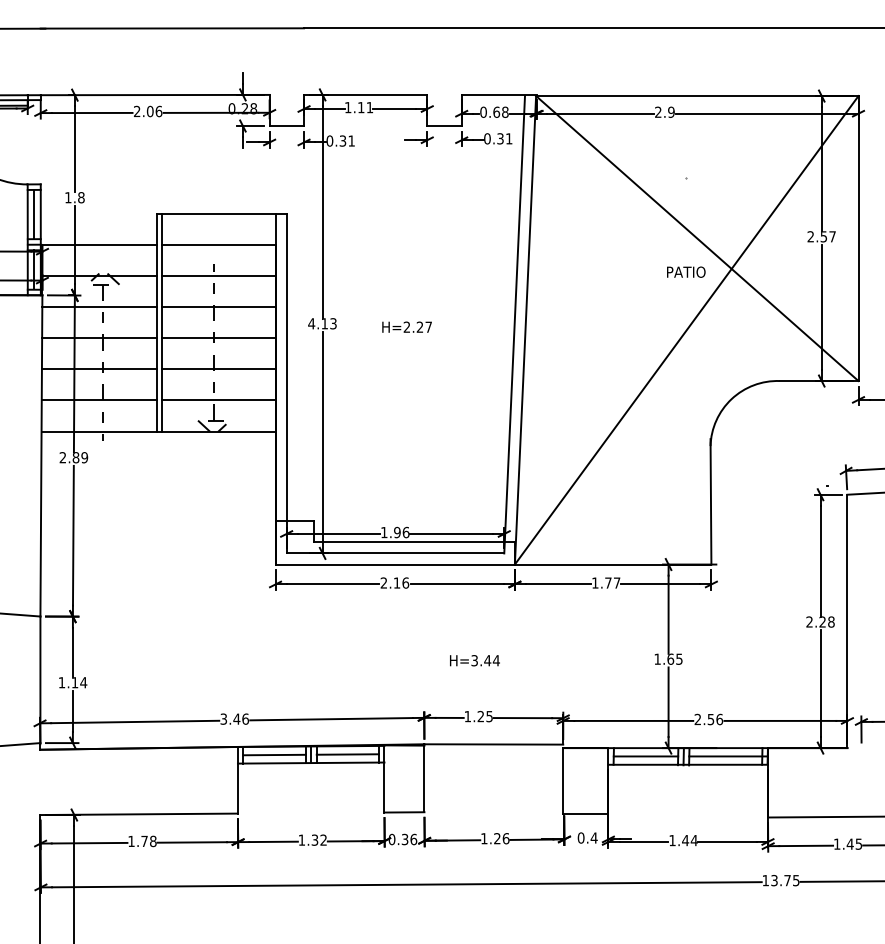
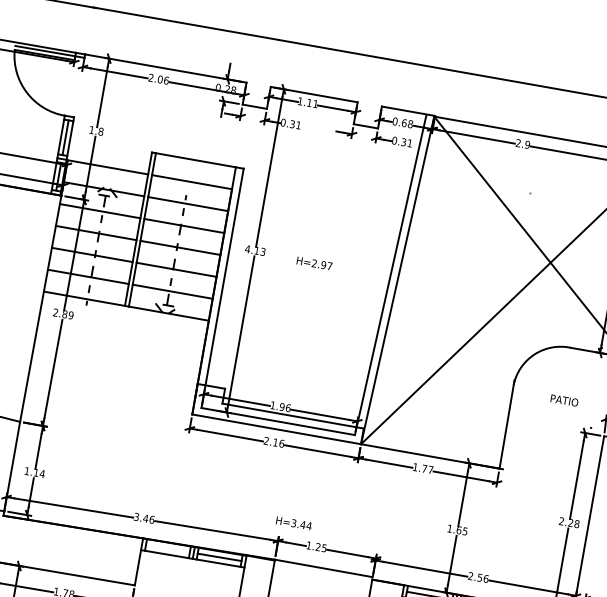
text: (686, 271) -> (564, 400), moved
text: (419, 326) -> (323, 264), H=2.27 -> H=2.97
text: (474, 660) -> (293, 523), moved
line: (274, 754) -> (167, 548), removed

